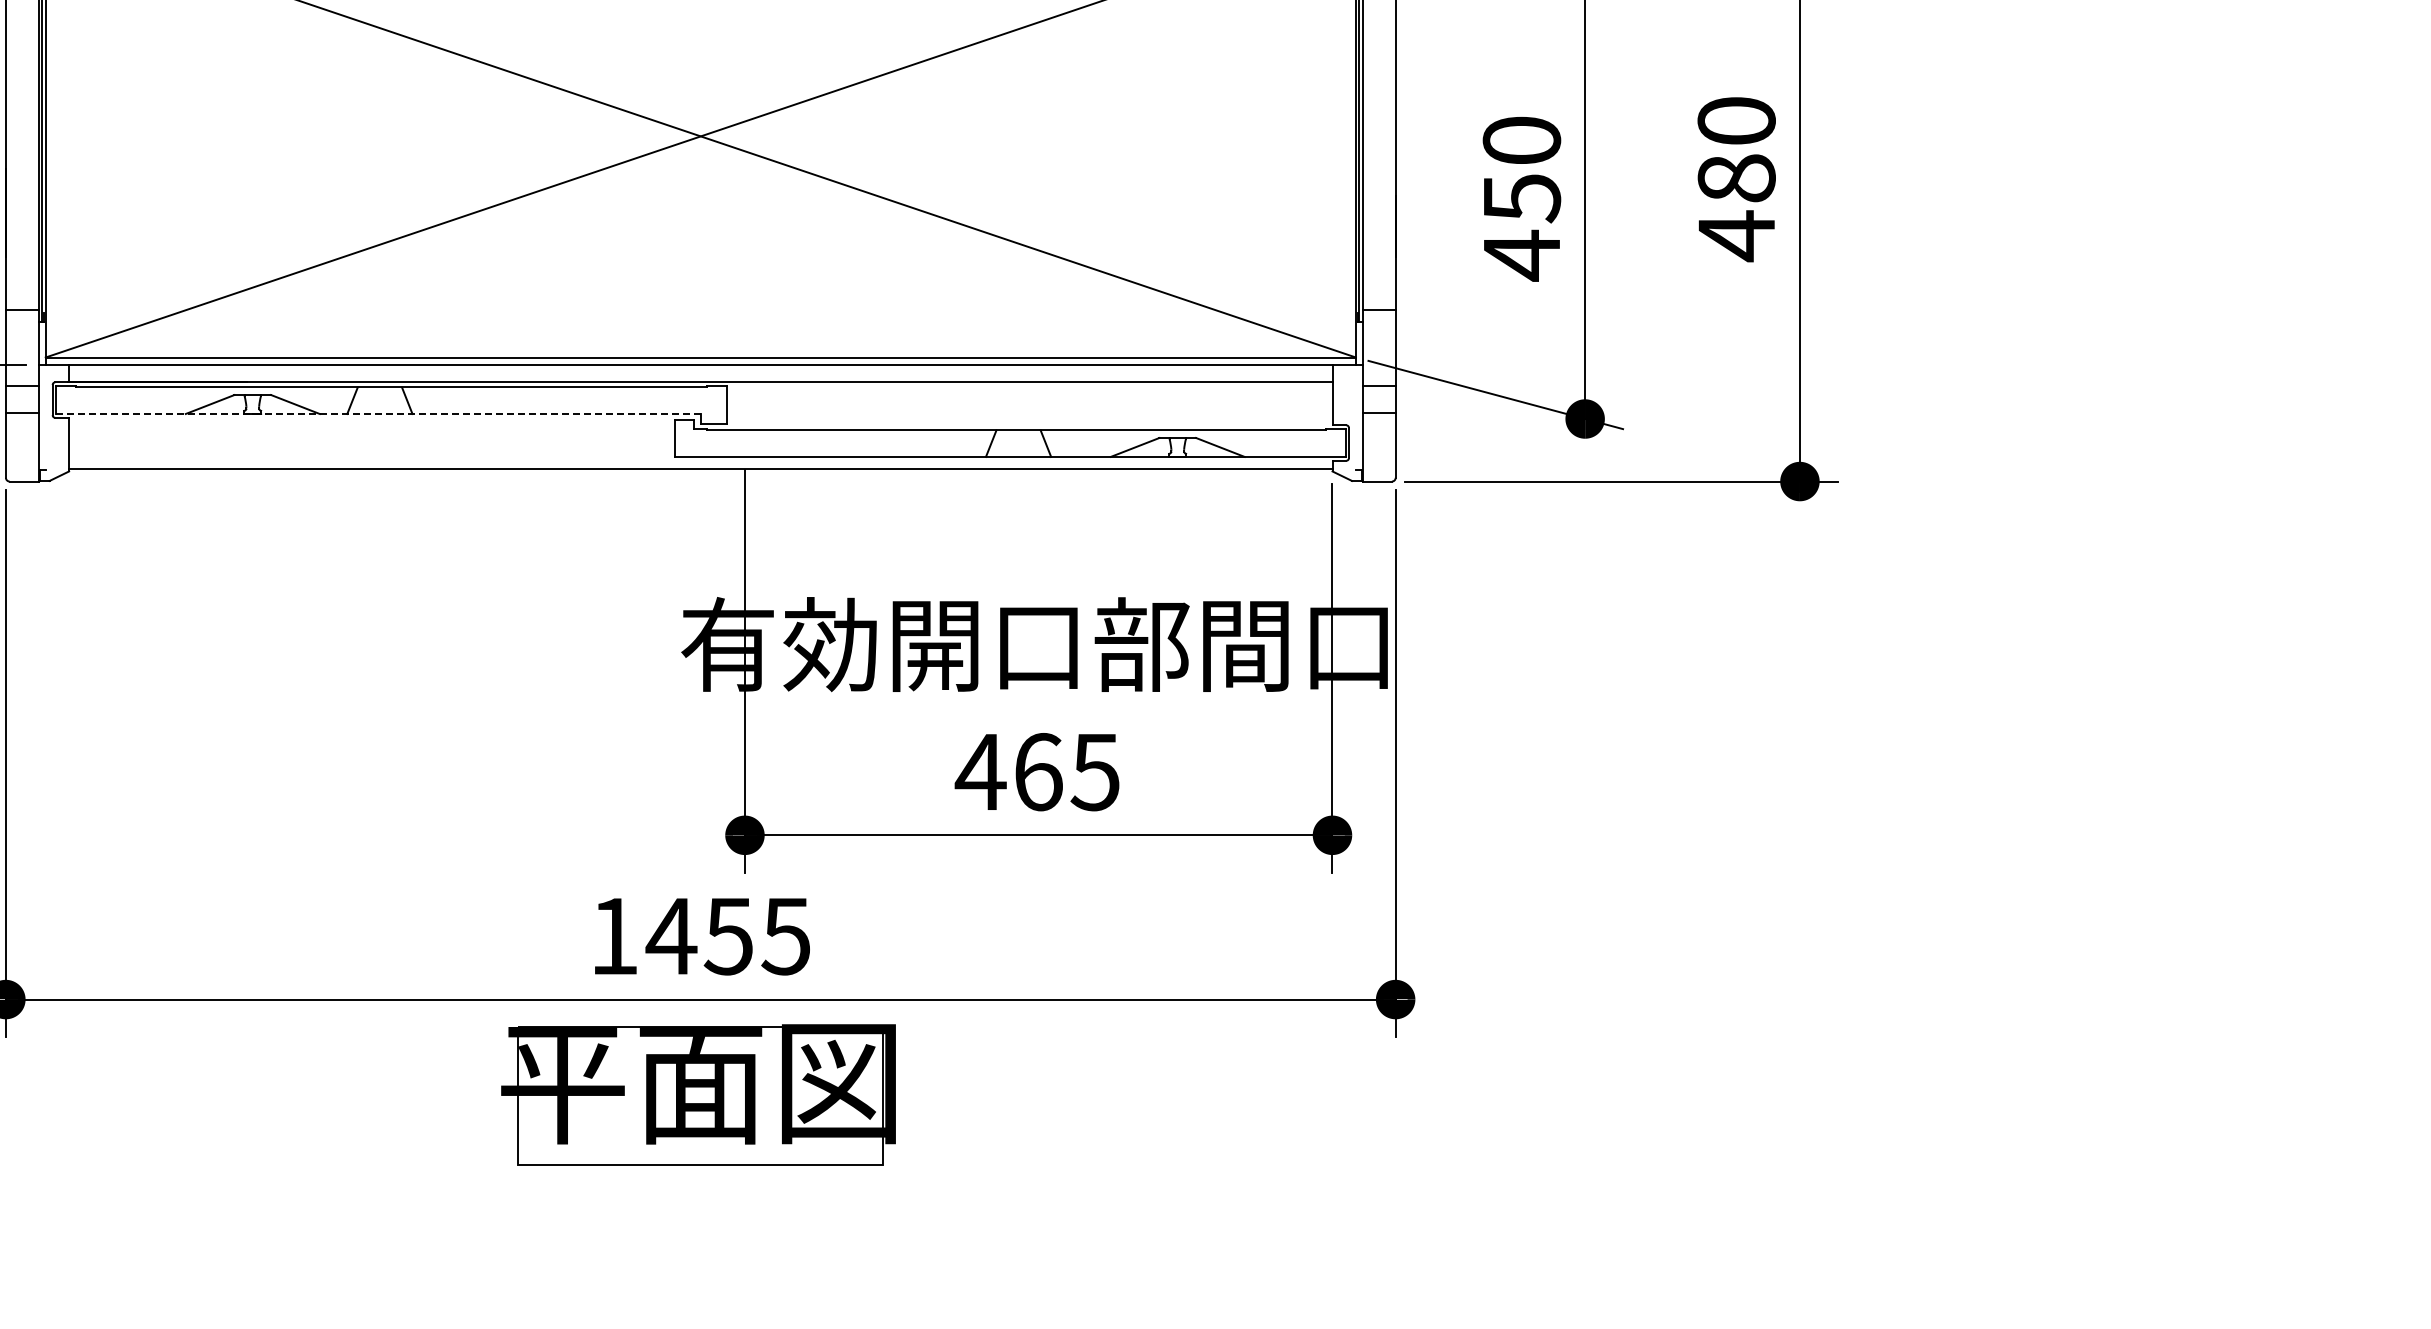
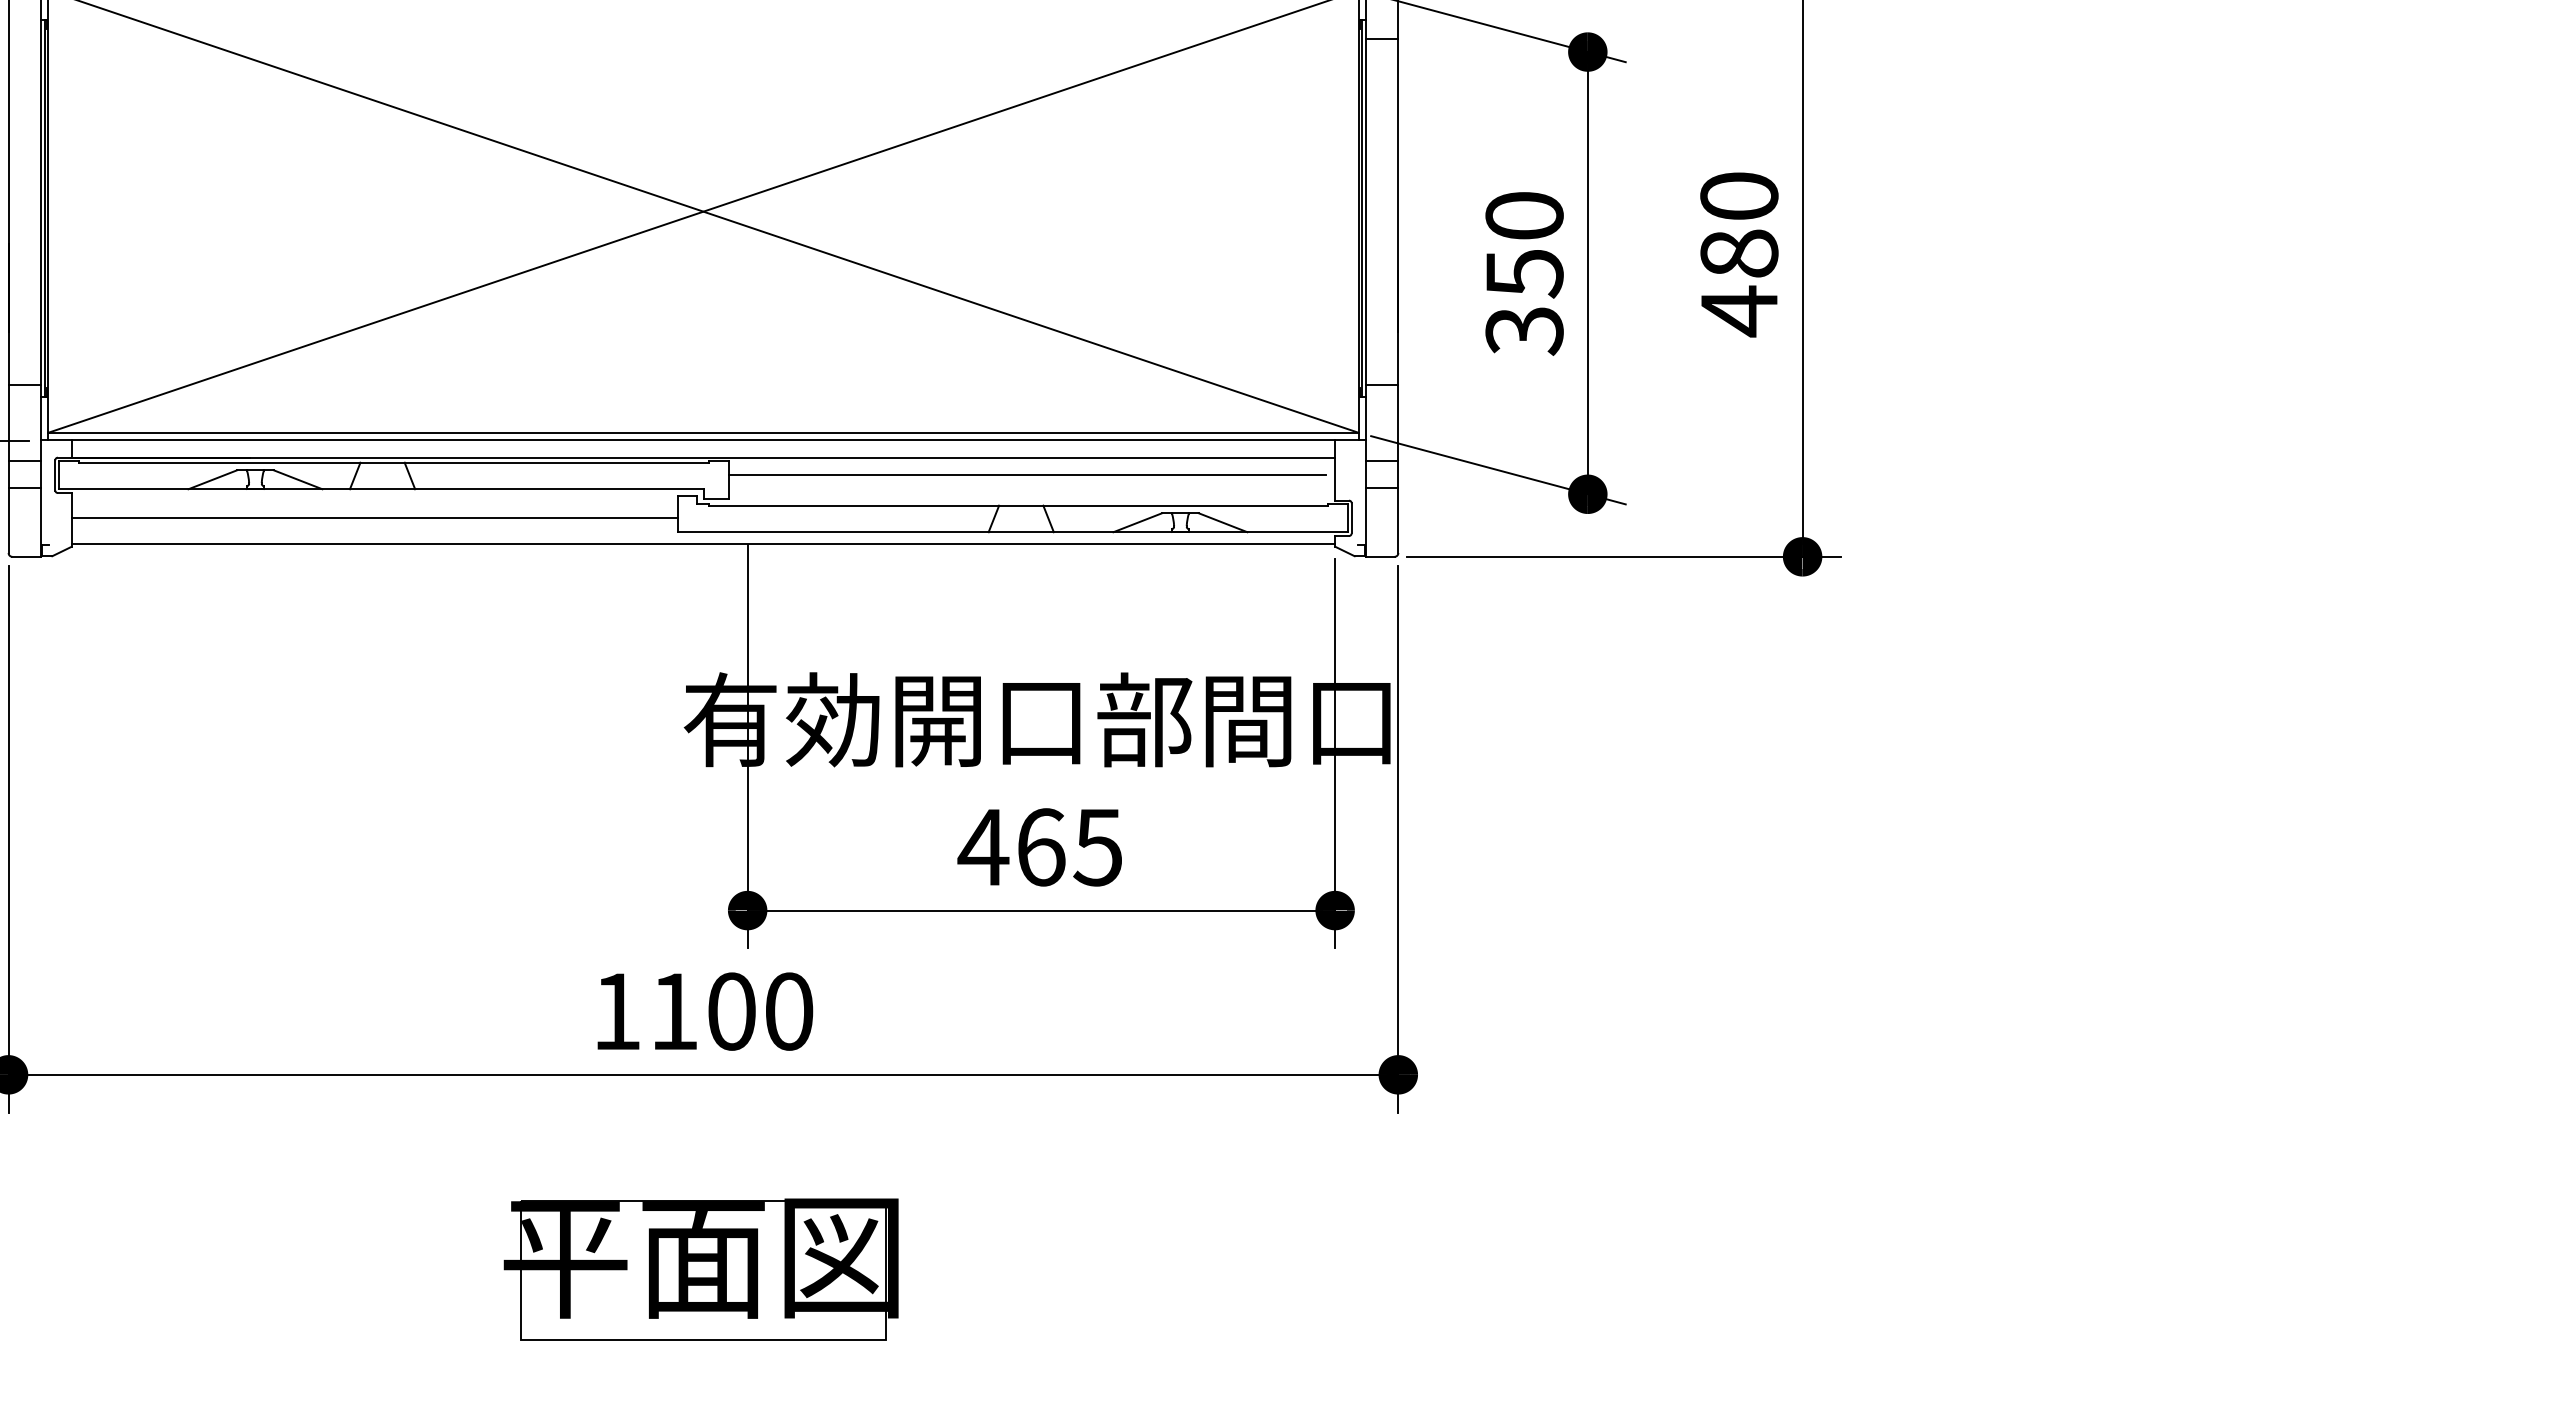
text: (1521, 256) -> (1524, 331), 450 -> 350
line: (1024, 399) -> (1027, 474), added
line: (378, 414) -> (381, 489), dashed -> solid
line: (371, 442) -> (374, 517), added
text: (727, 936) -> (730, 1011), 1455 -> 1100
part: (697, 1095) -> (700, 1269), moved

